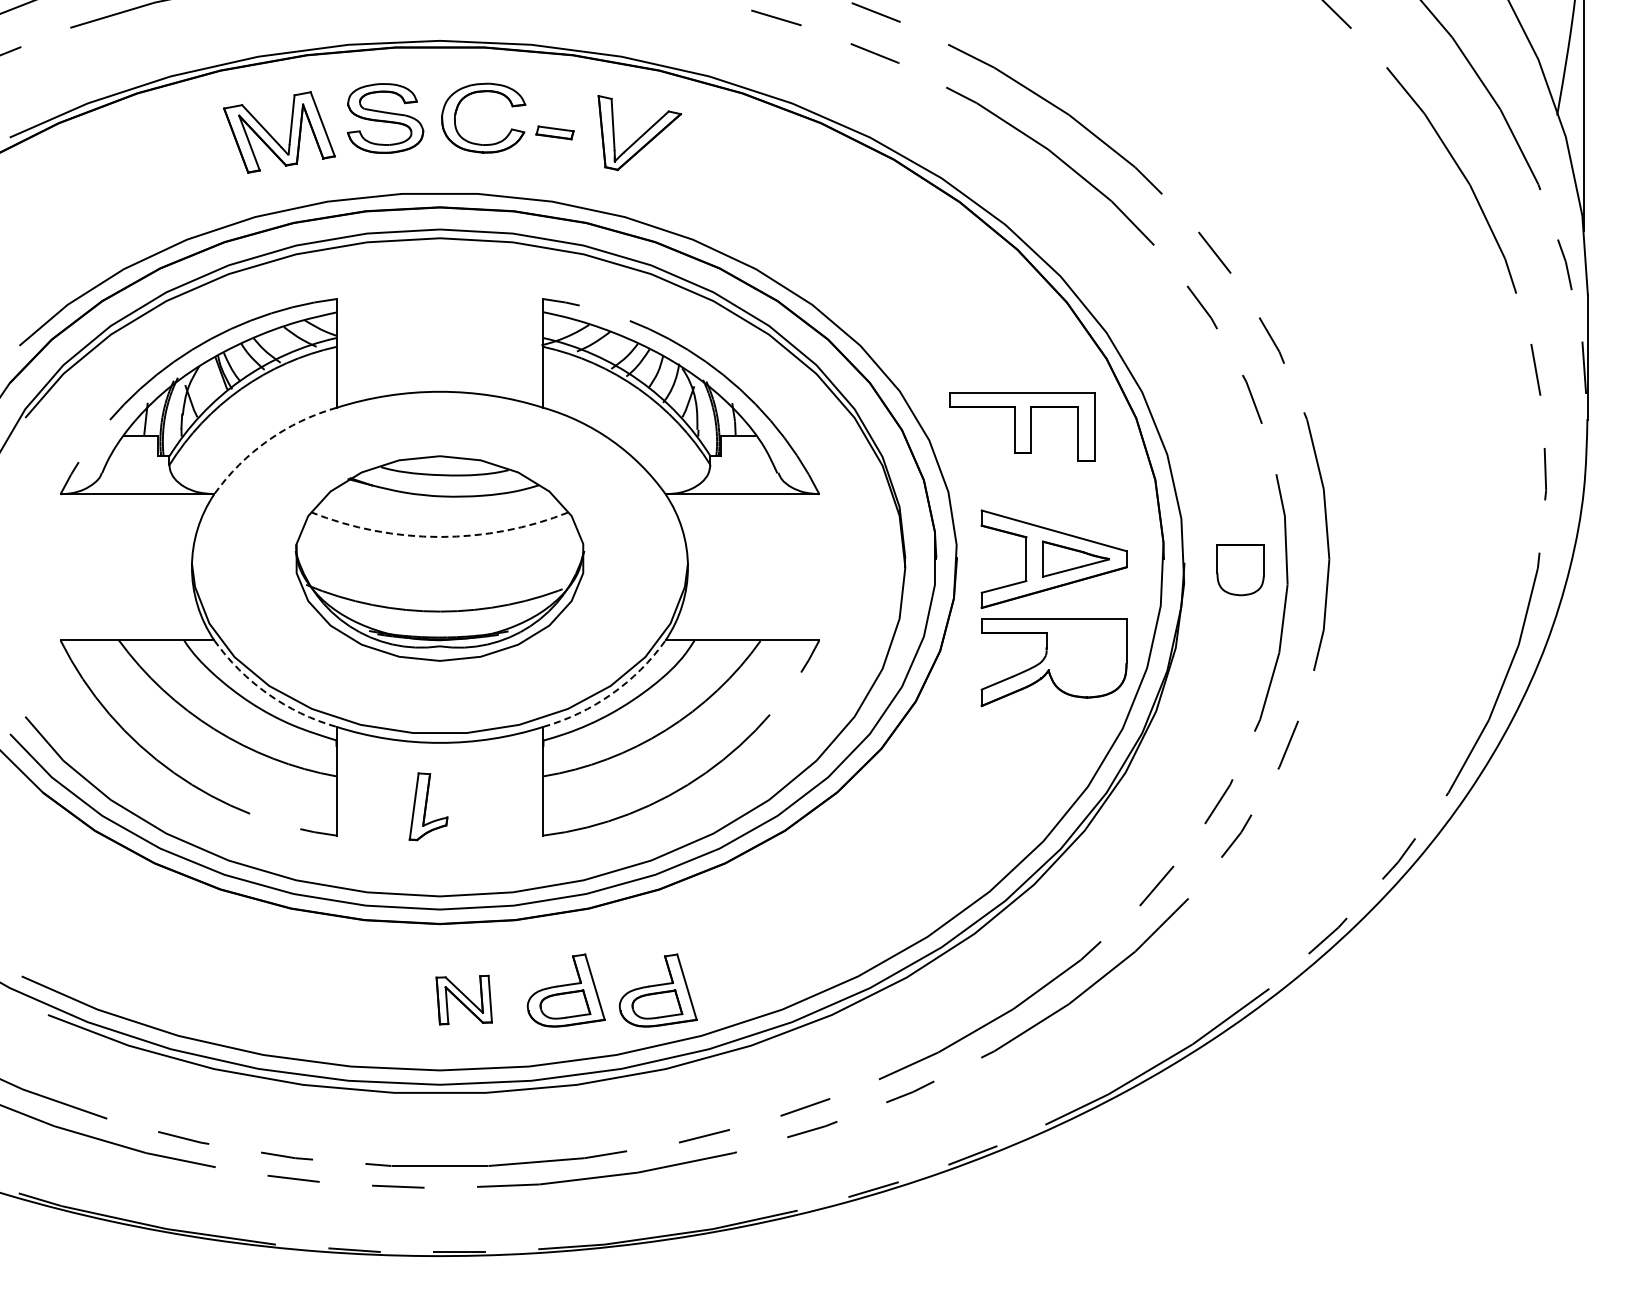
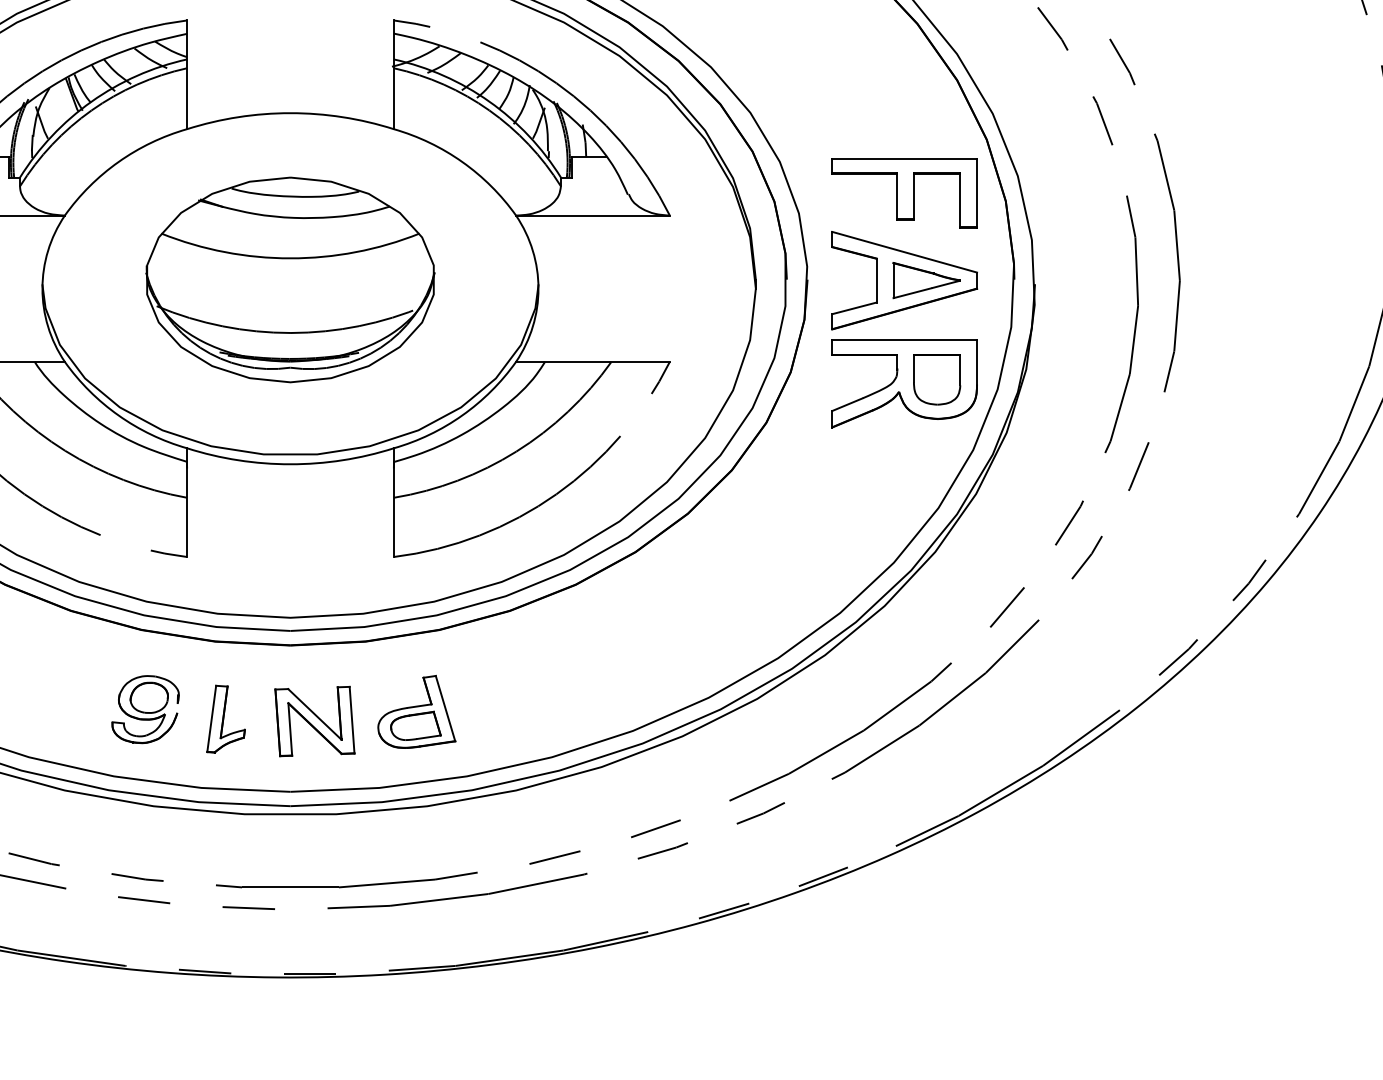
part: (1022, 426) -> (905, 192), moved
arc: (268, 440) -> (119, 161), dashed -> solid
arc: (439, 536) -> (290, 257), dashed -> solid
part: (1240, 570) -> (937, 379), moved
arc: (268, 694) -> (119, 415), dashed -> solid
arc: (611, 694) -> (462, 415), dashed -> solid
part: (428, 806) -> (226, 718), moved
part: (295, 987) -> (146, 708), added
part: (657, 990) -> (508, 711), removed
part: (463, 999) -> (314, 720), size x1.43

